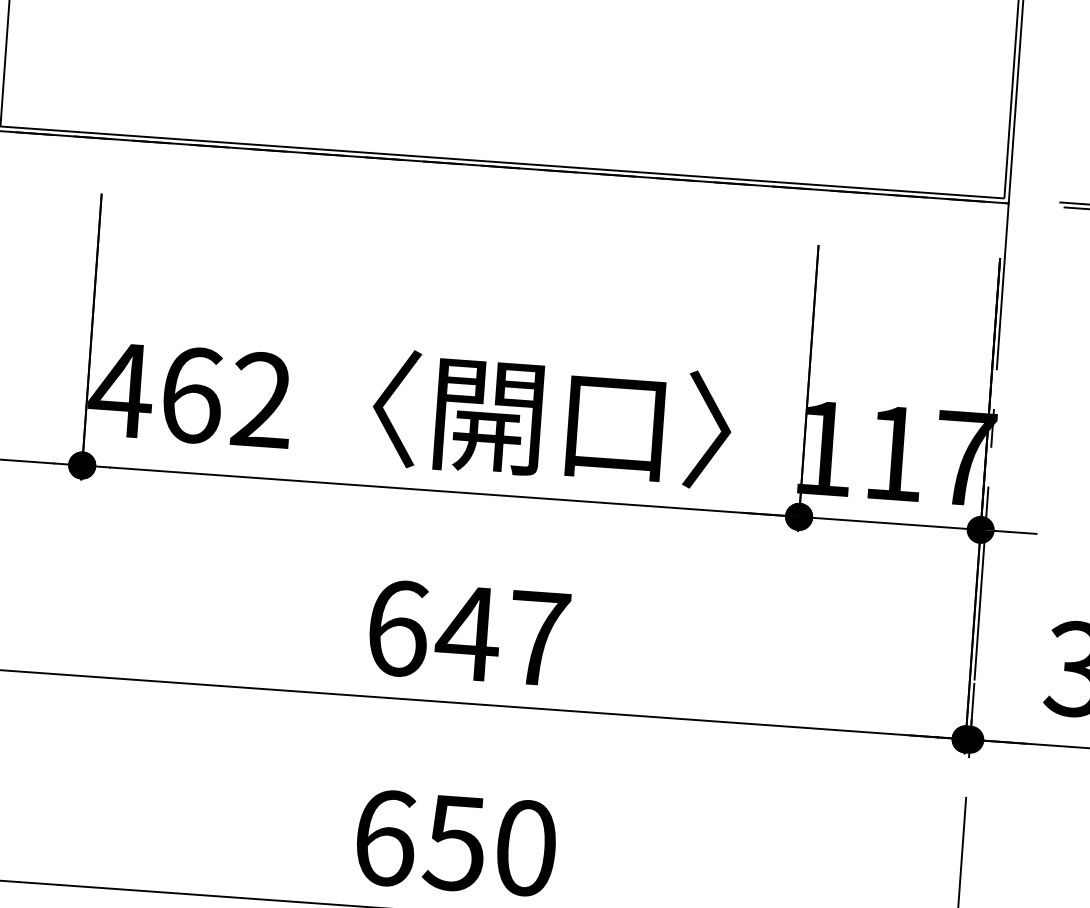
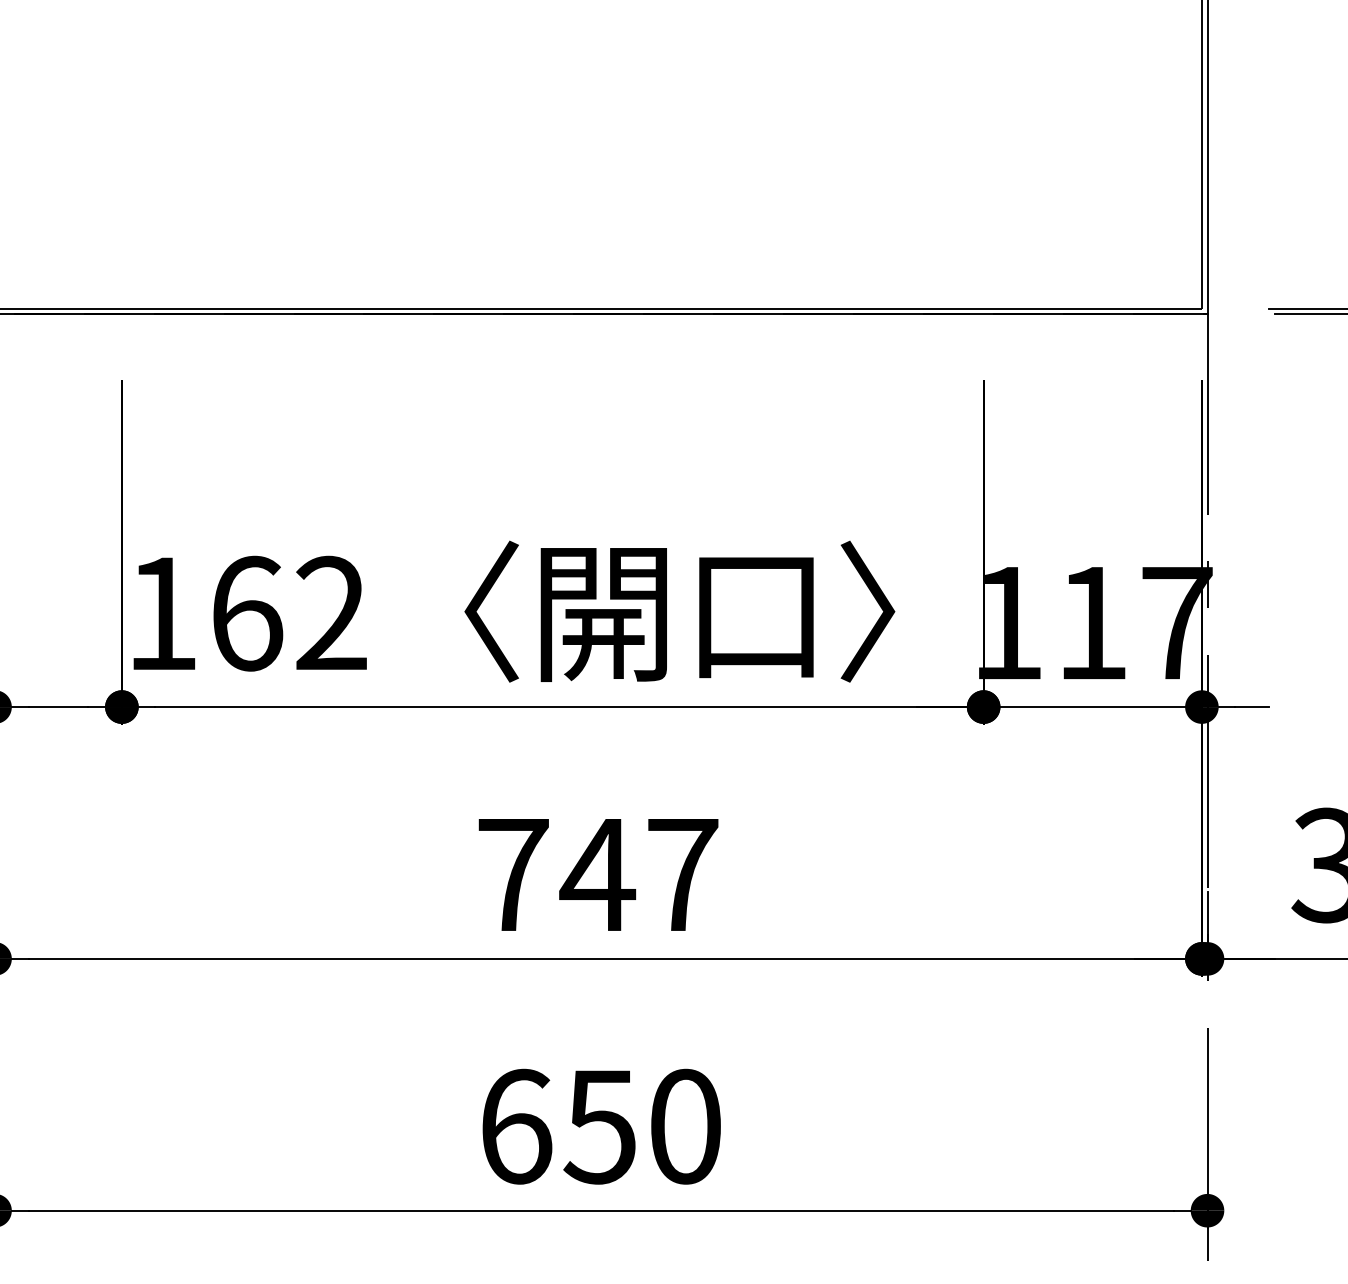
text: (120, 390) -> (161, 613), 462 -> 162
text: (398, 628) -> (513, 874), 647 -> 747

